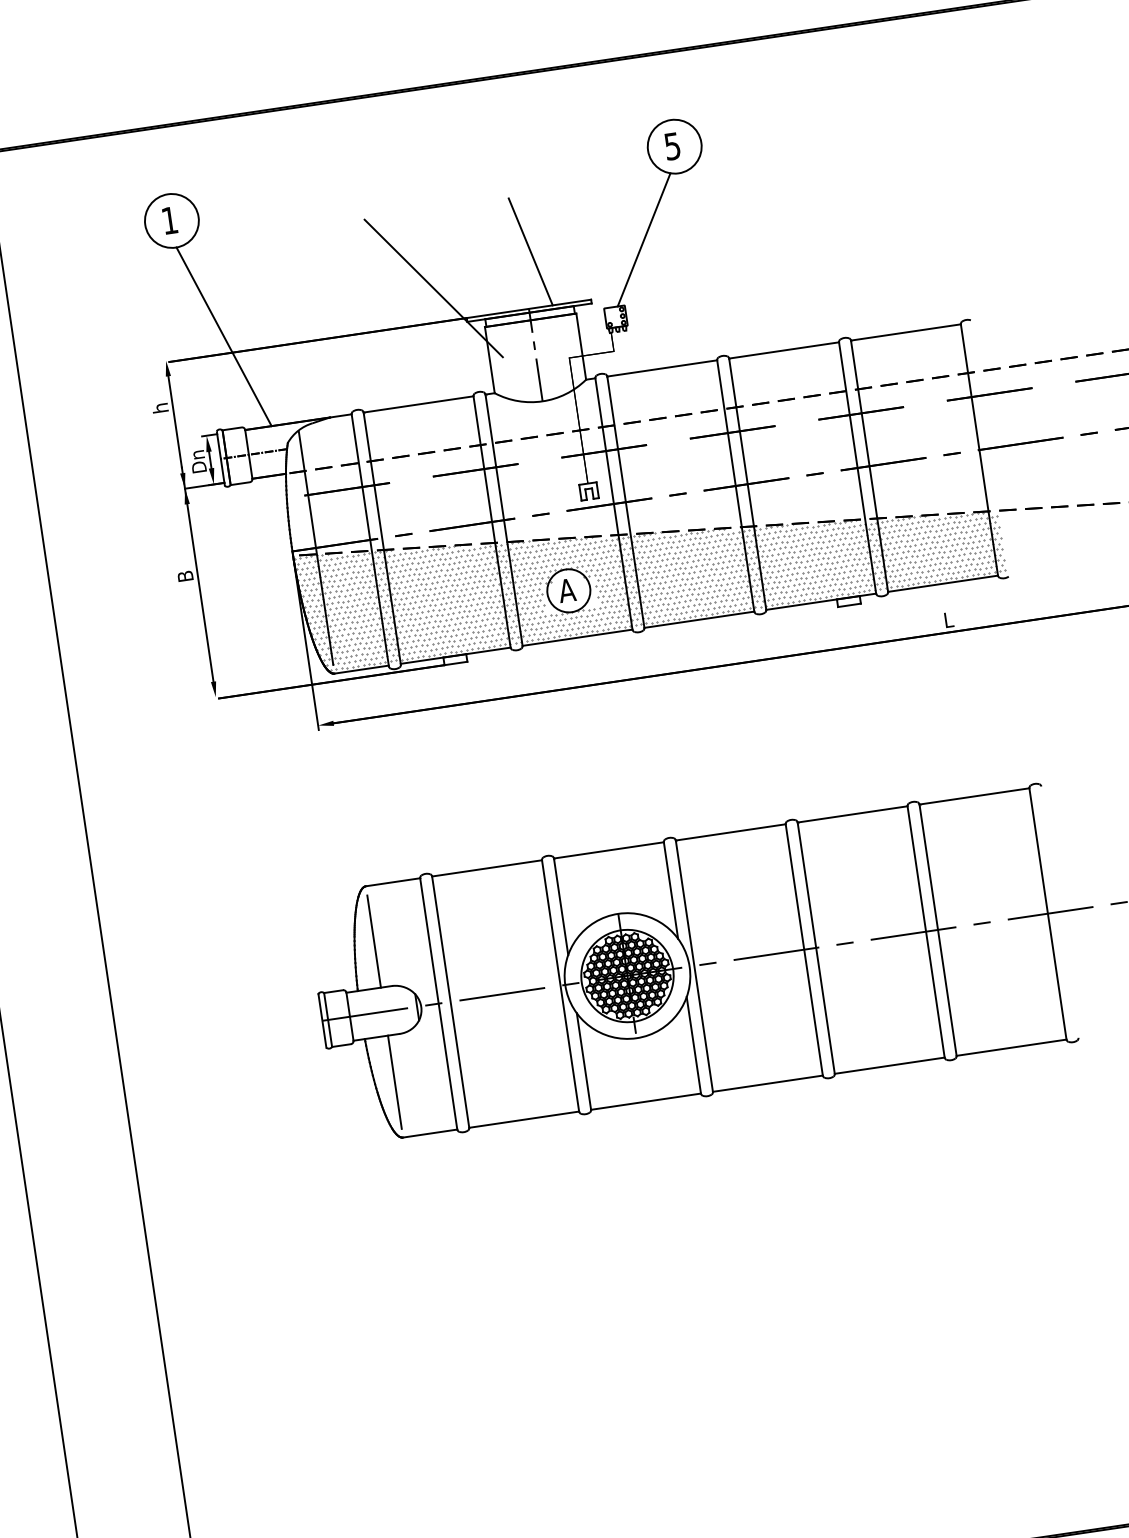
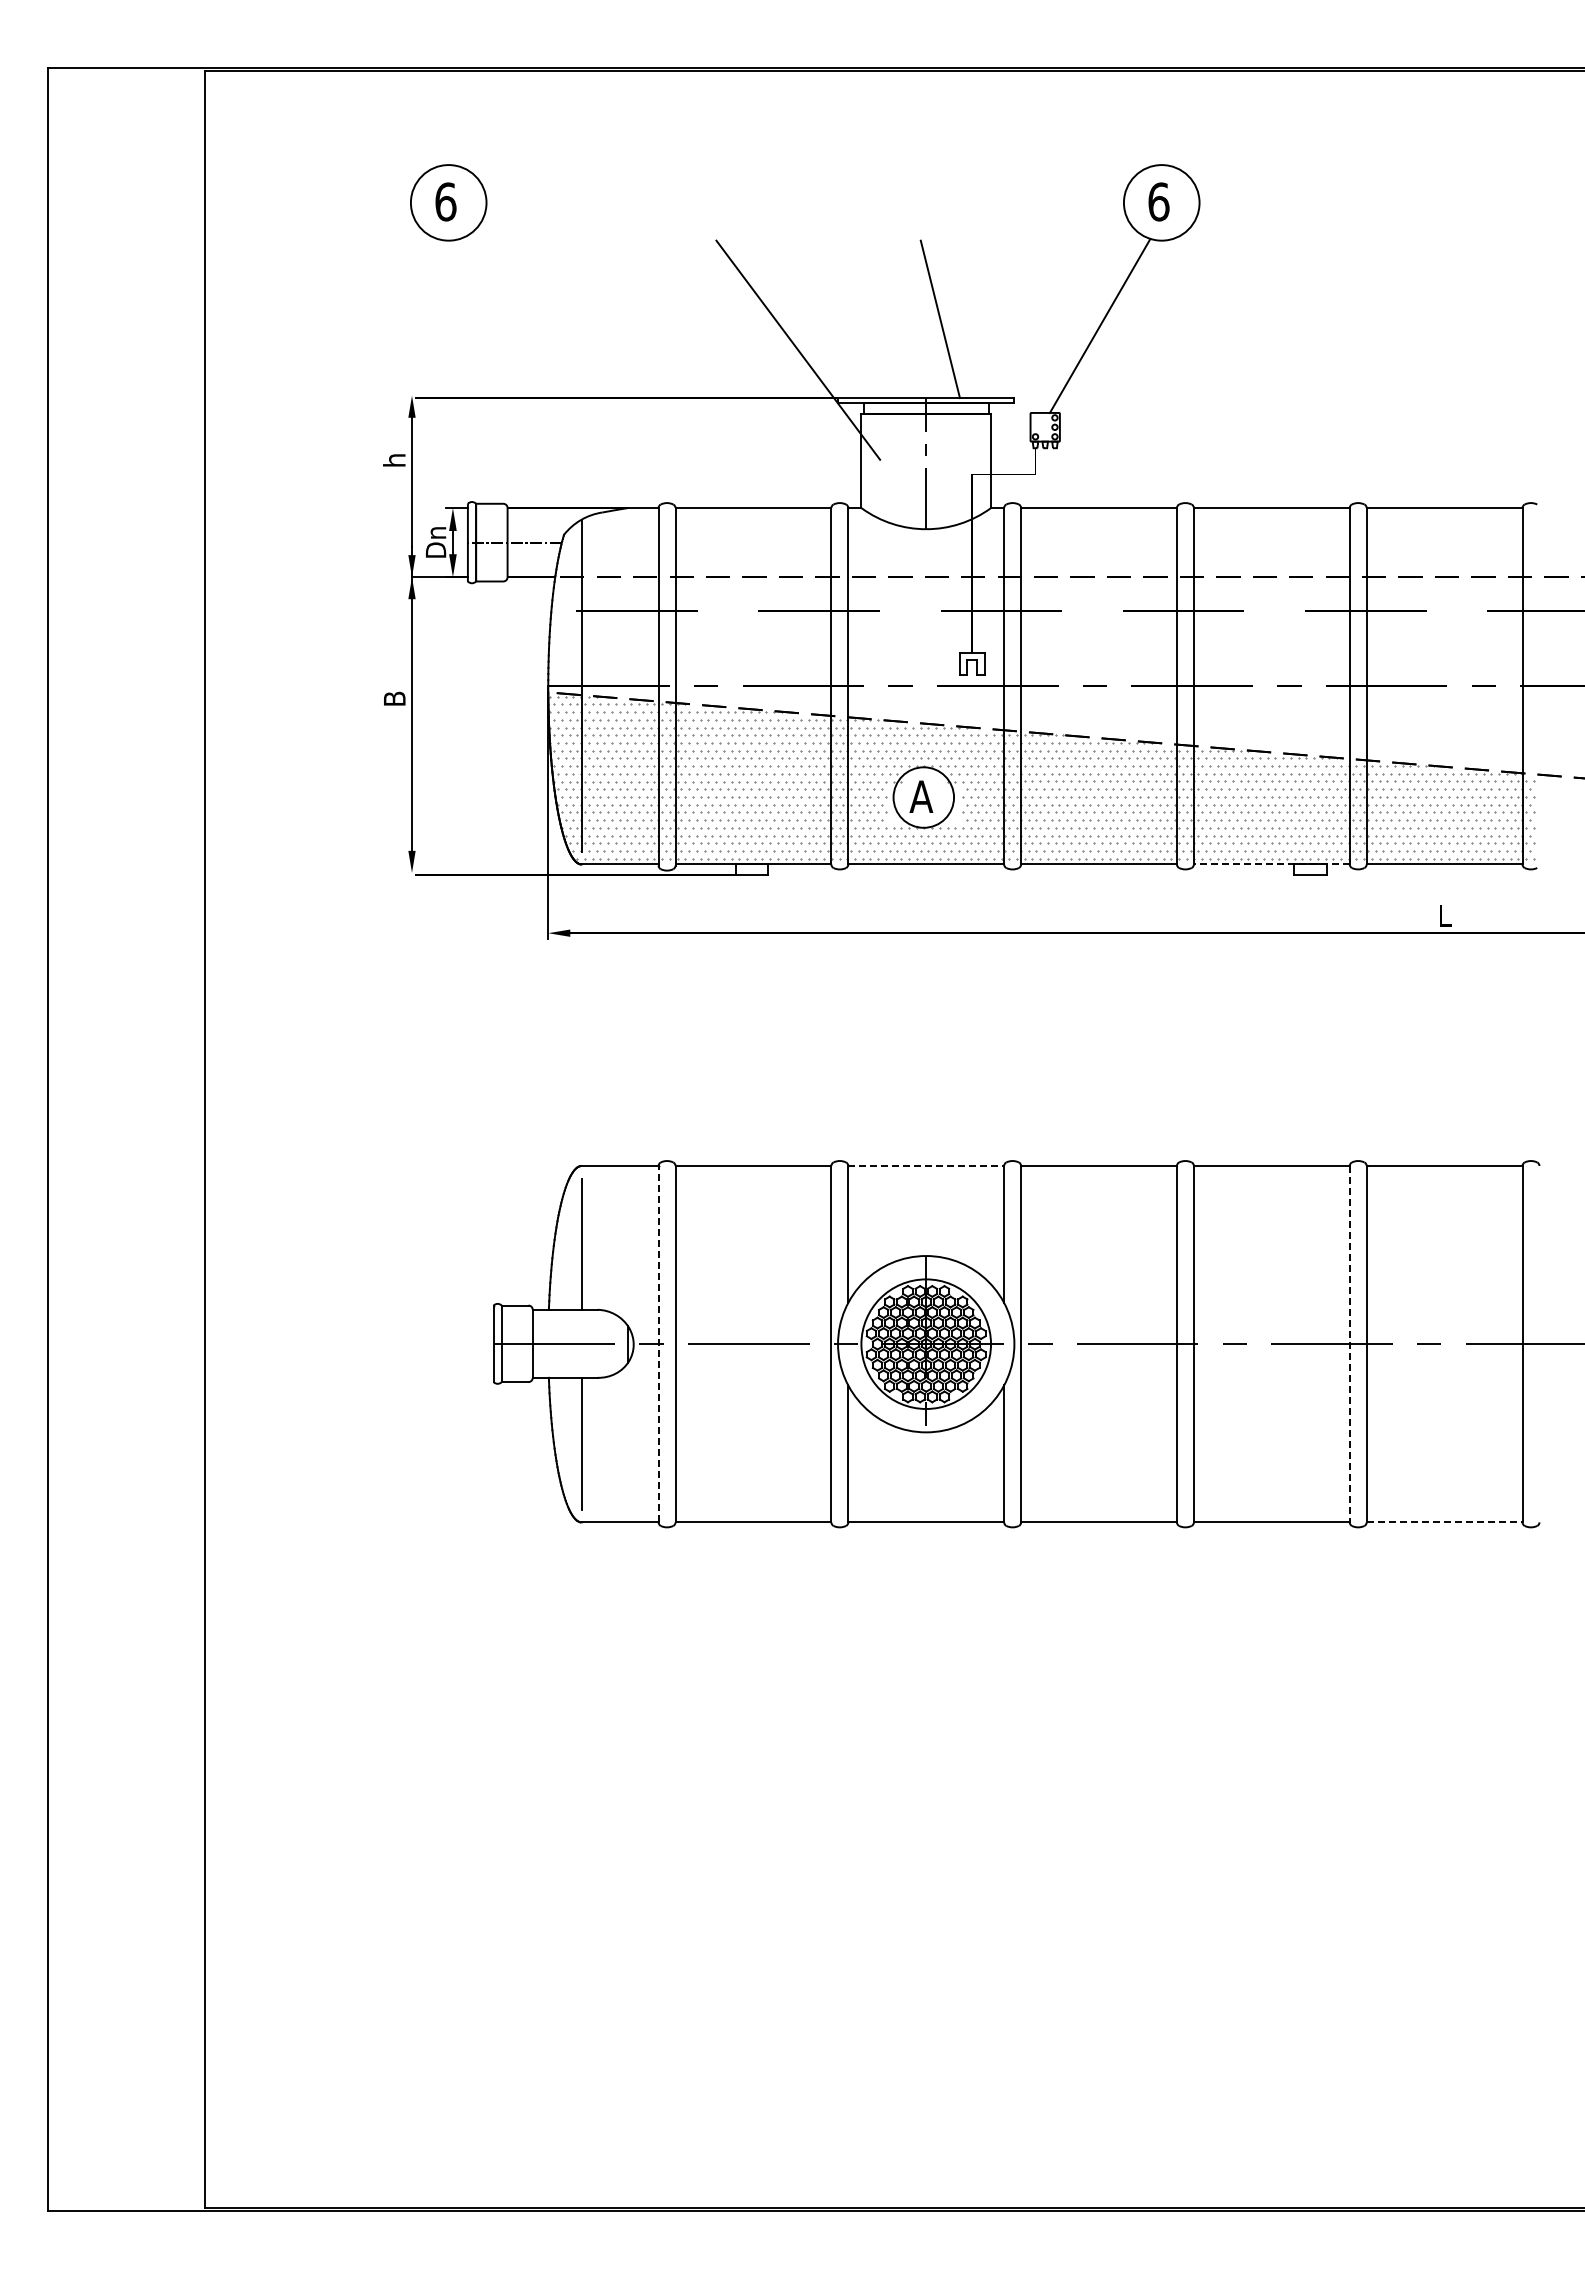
text: (672, 146) -> (1158, 201), 5 -> 6
text: (169, 220) -> (445, 201), 1 -> 6
line: (224, 336) -> (497, 374), removed
line: (821, 601) -> (1271, 864), solid -> dashed
line: (609, 850) -> (926, 1166), solid -> dashed
line: (925, 932) -> (1349, 1344), solid -> dashed
line: (438, 1003) -> (658, 1343), solid -> dashed
line: (1011, 1047) -> (1444, 1522), solid -> dashed

